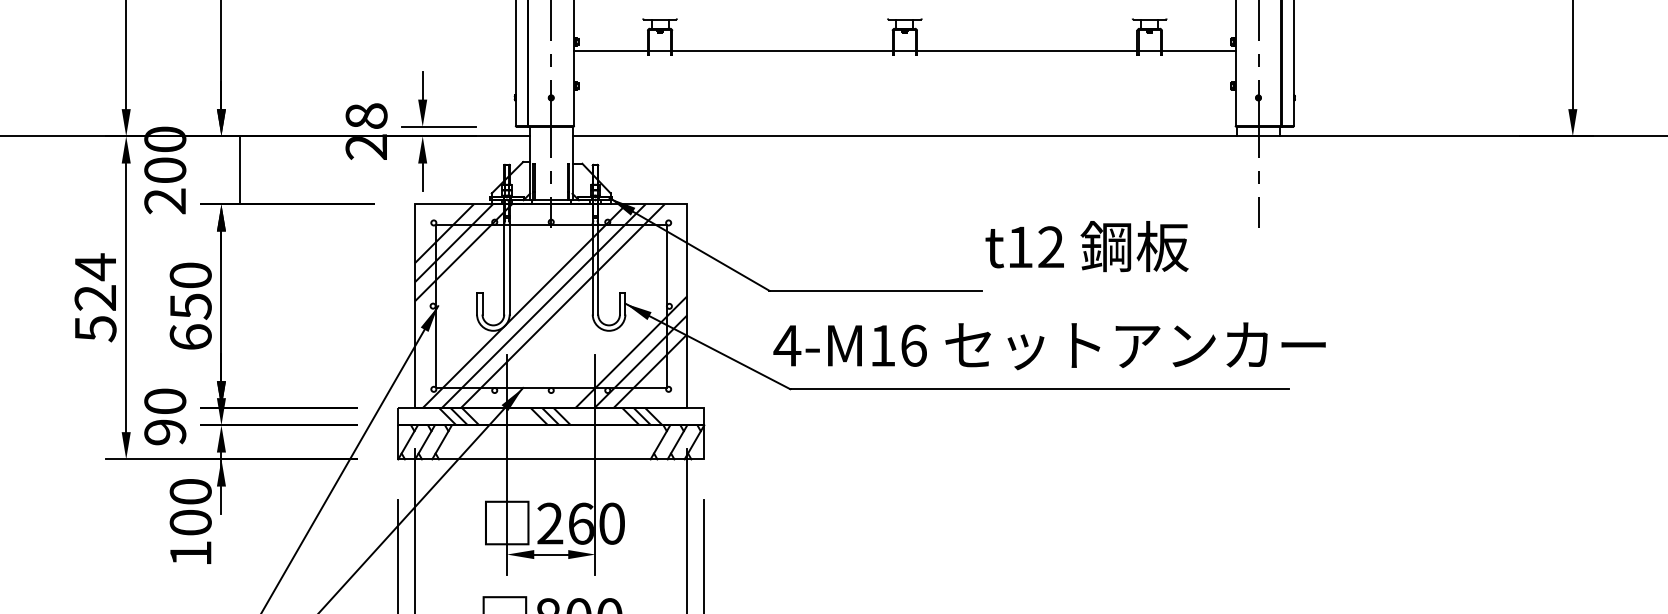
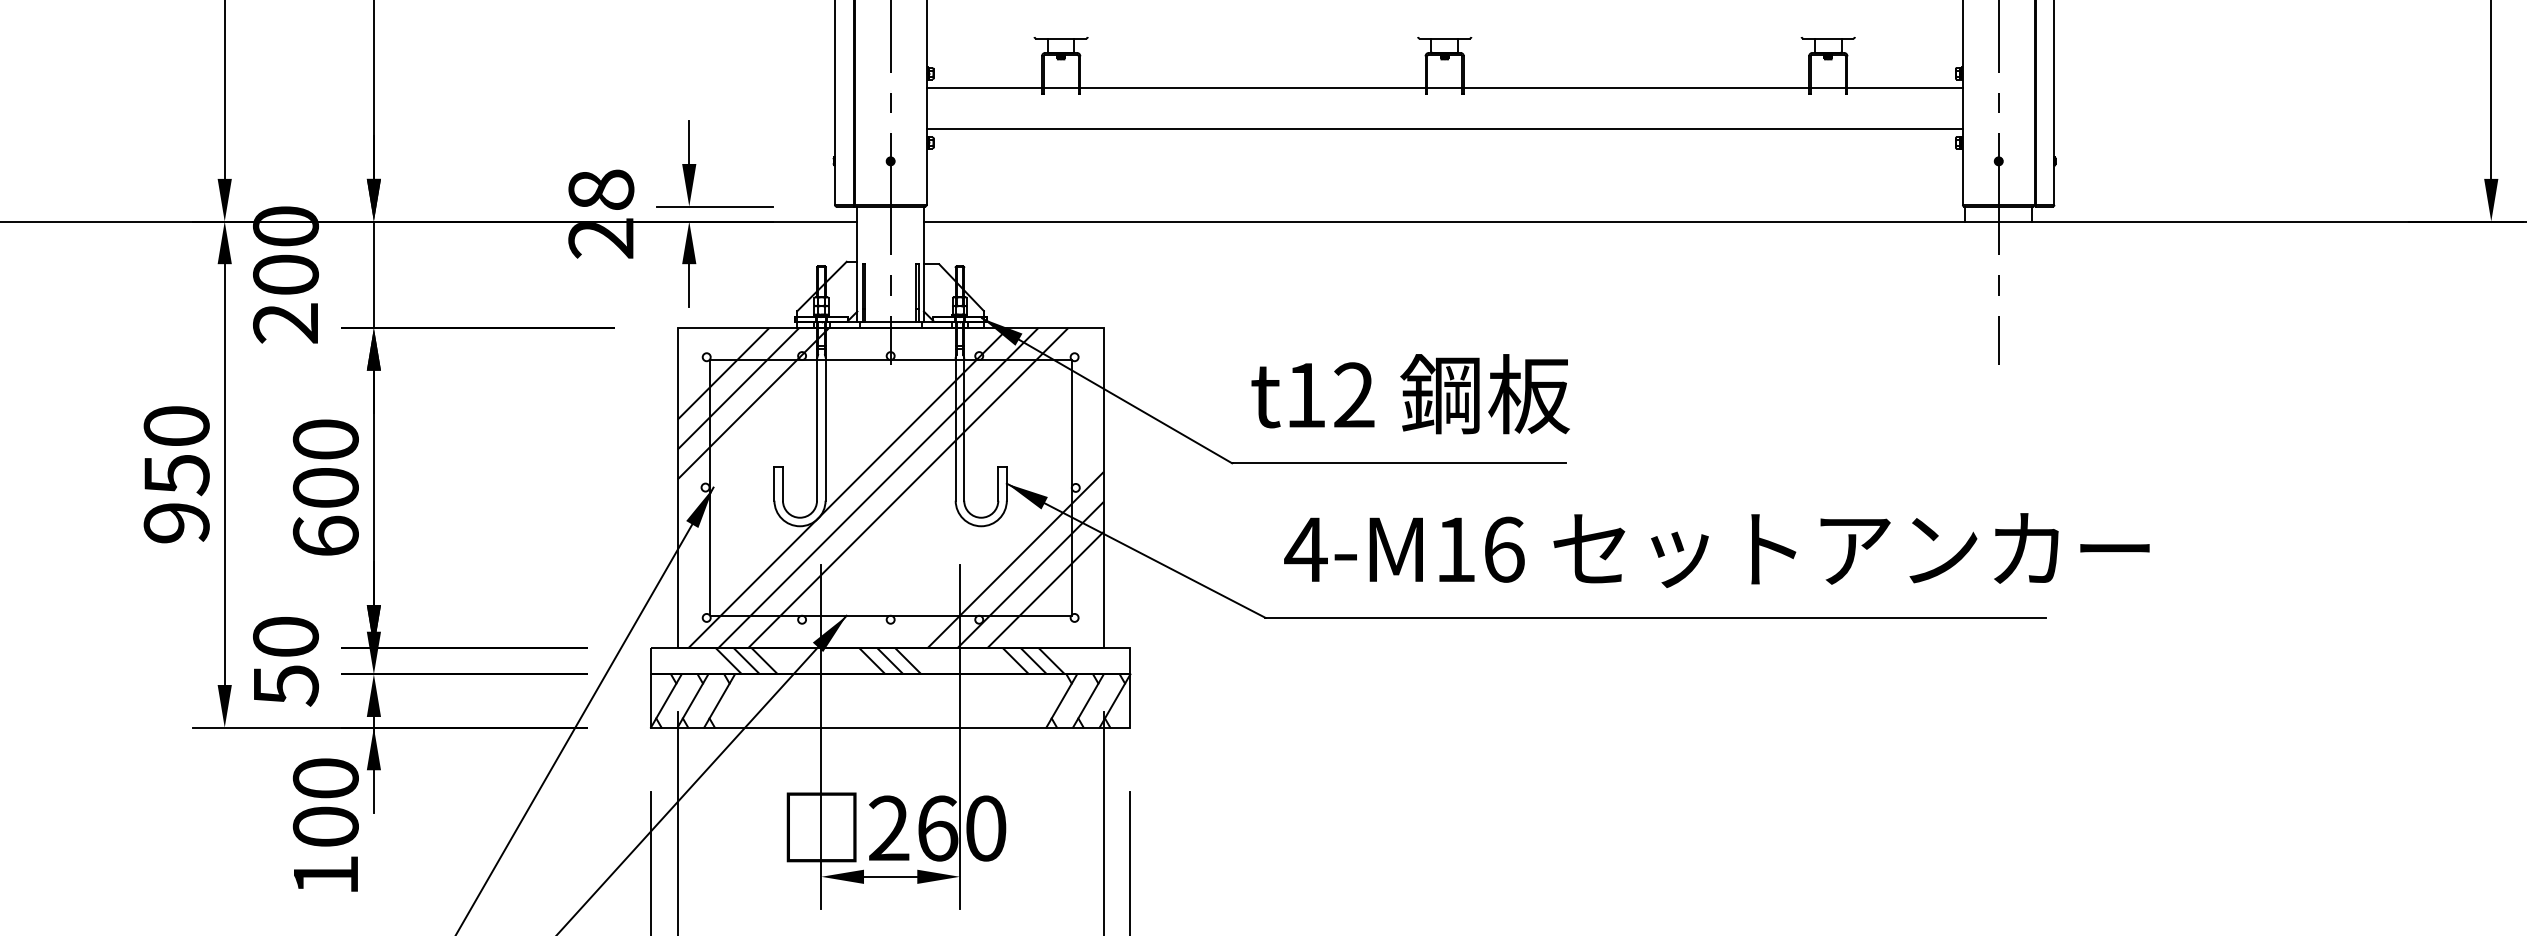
line: (904, 77) -> (1444, 129), added
line: (240, 170) -> (374, 275), moved
text: (1086, 246) -> (1409, 394), moved
text: (95, 297) -> (176, 474), 524 -> 950
text: (190, 306) -> (325, 488), 650 -> 600
text: (1049, 346) -> (1716, 550), moved
text: (165, 432) -> (286, 685), 90 -> 50

